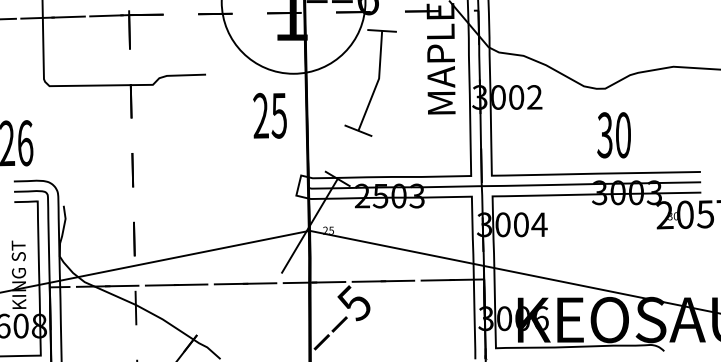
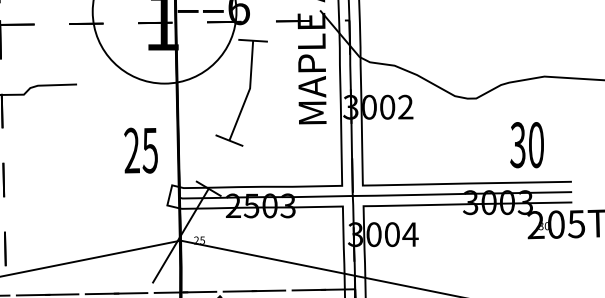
text: (269, 115) -> (140, 150), moved
text: (613, 135) -> (526, 145), moved

